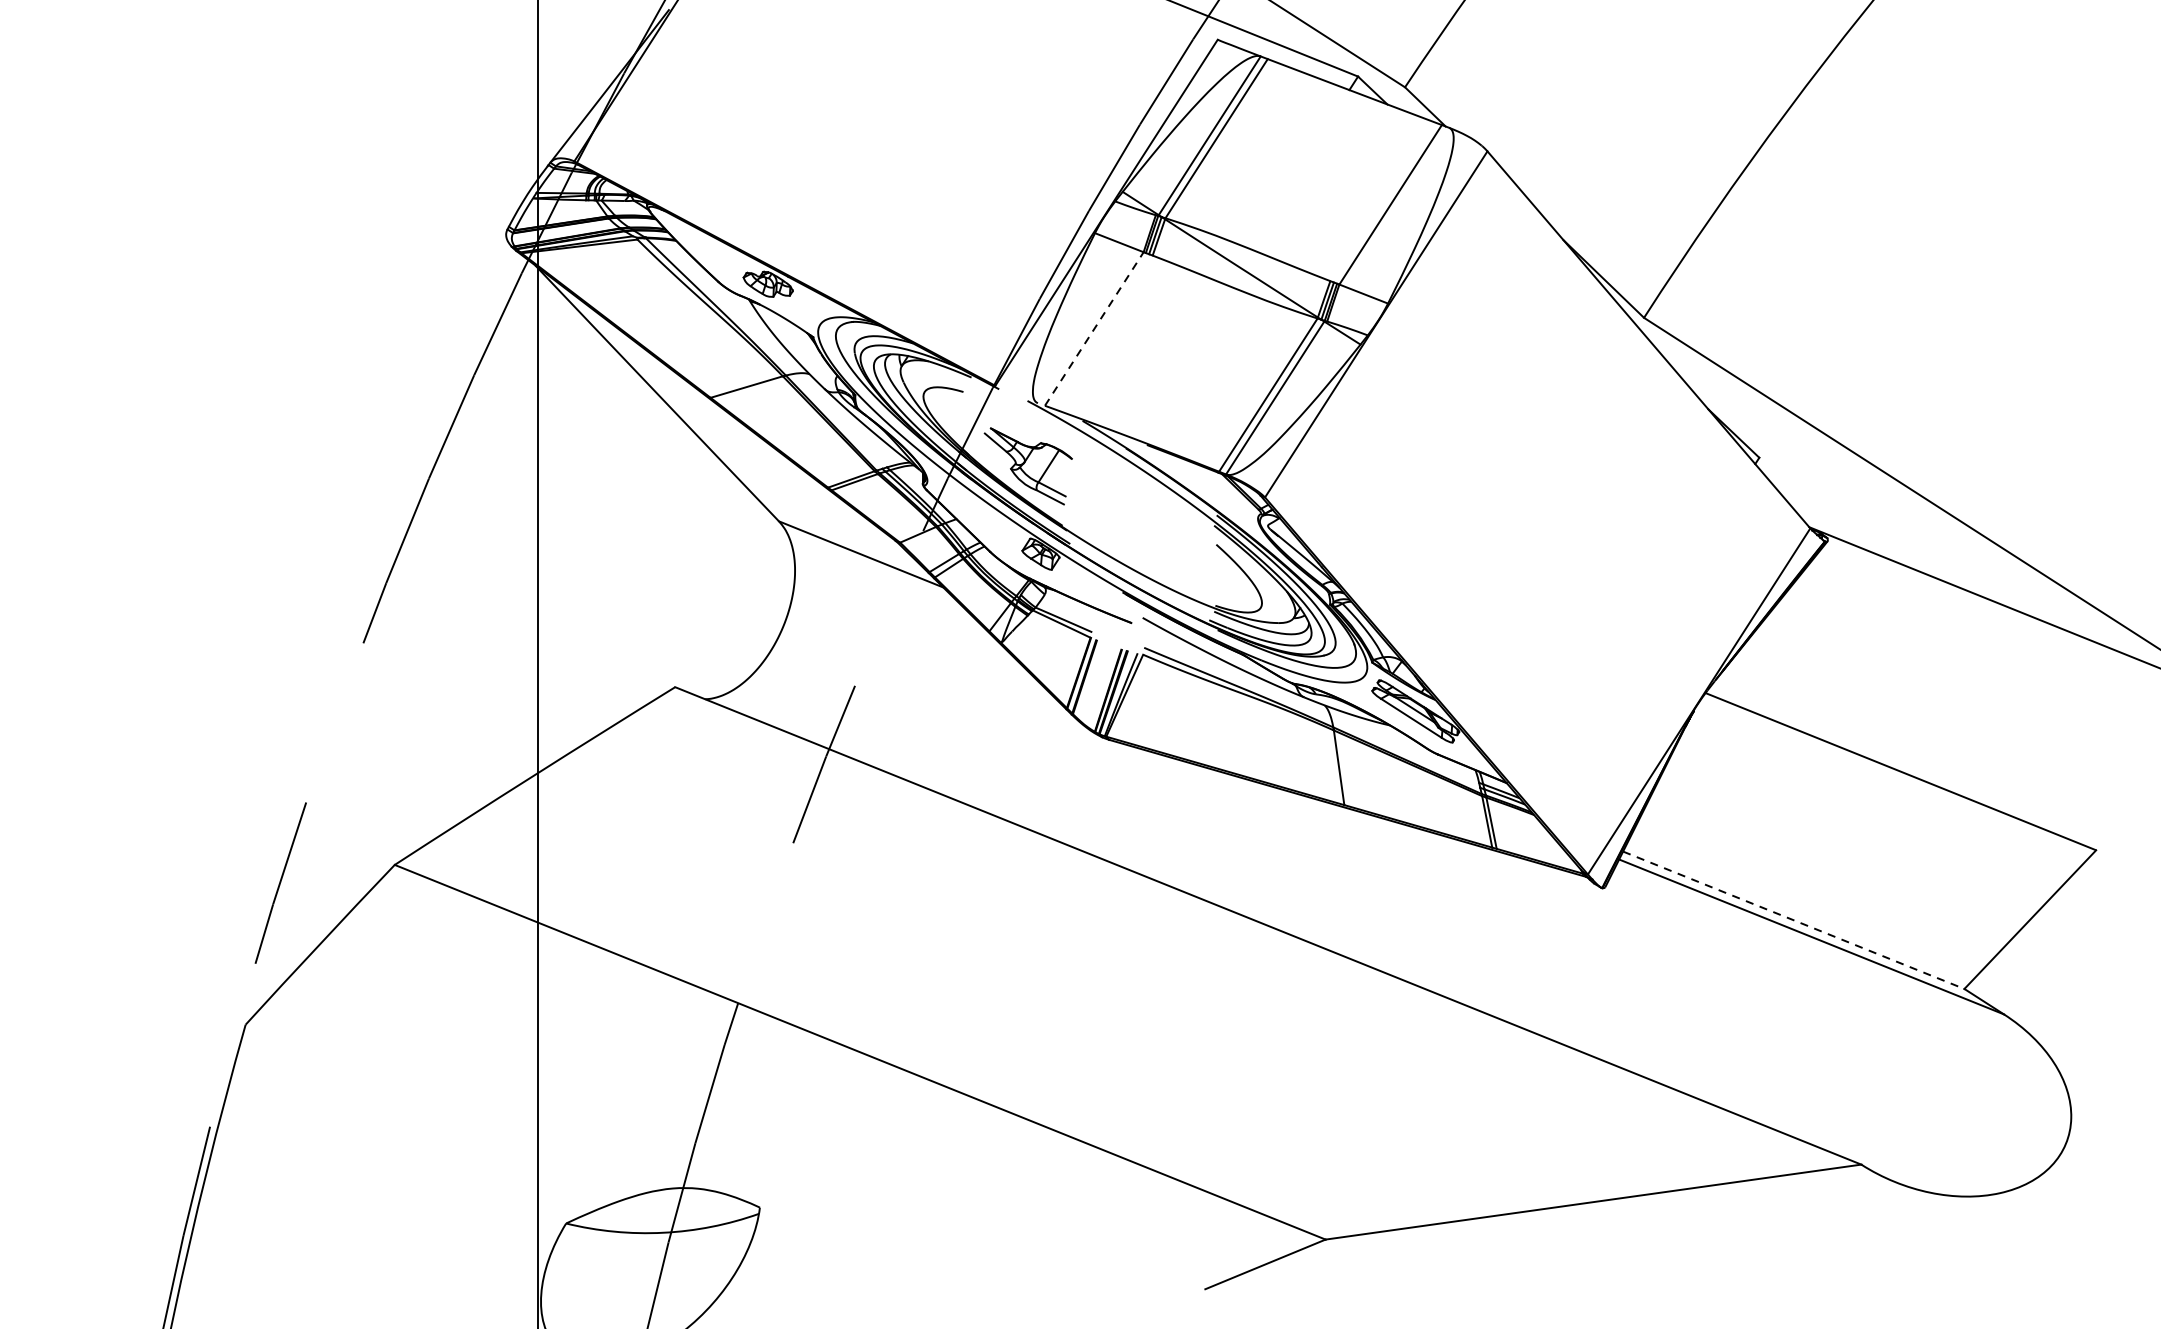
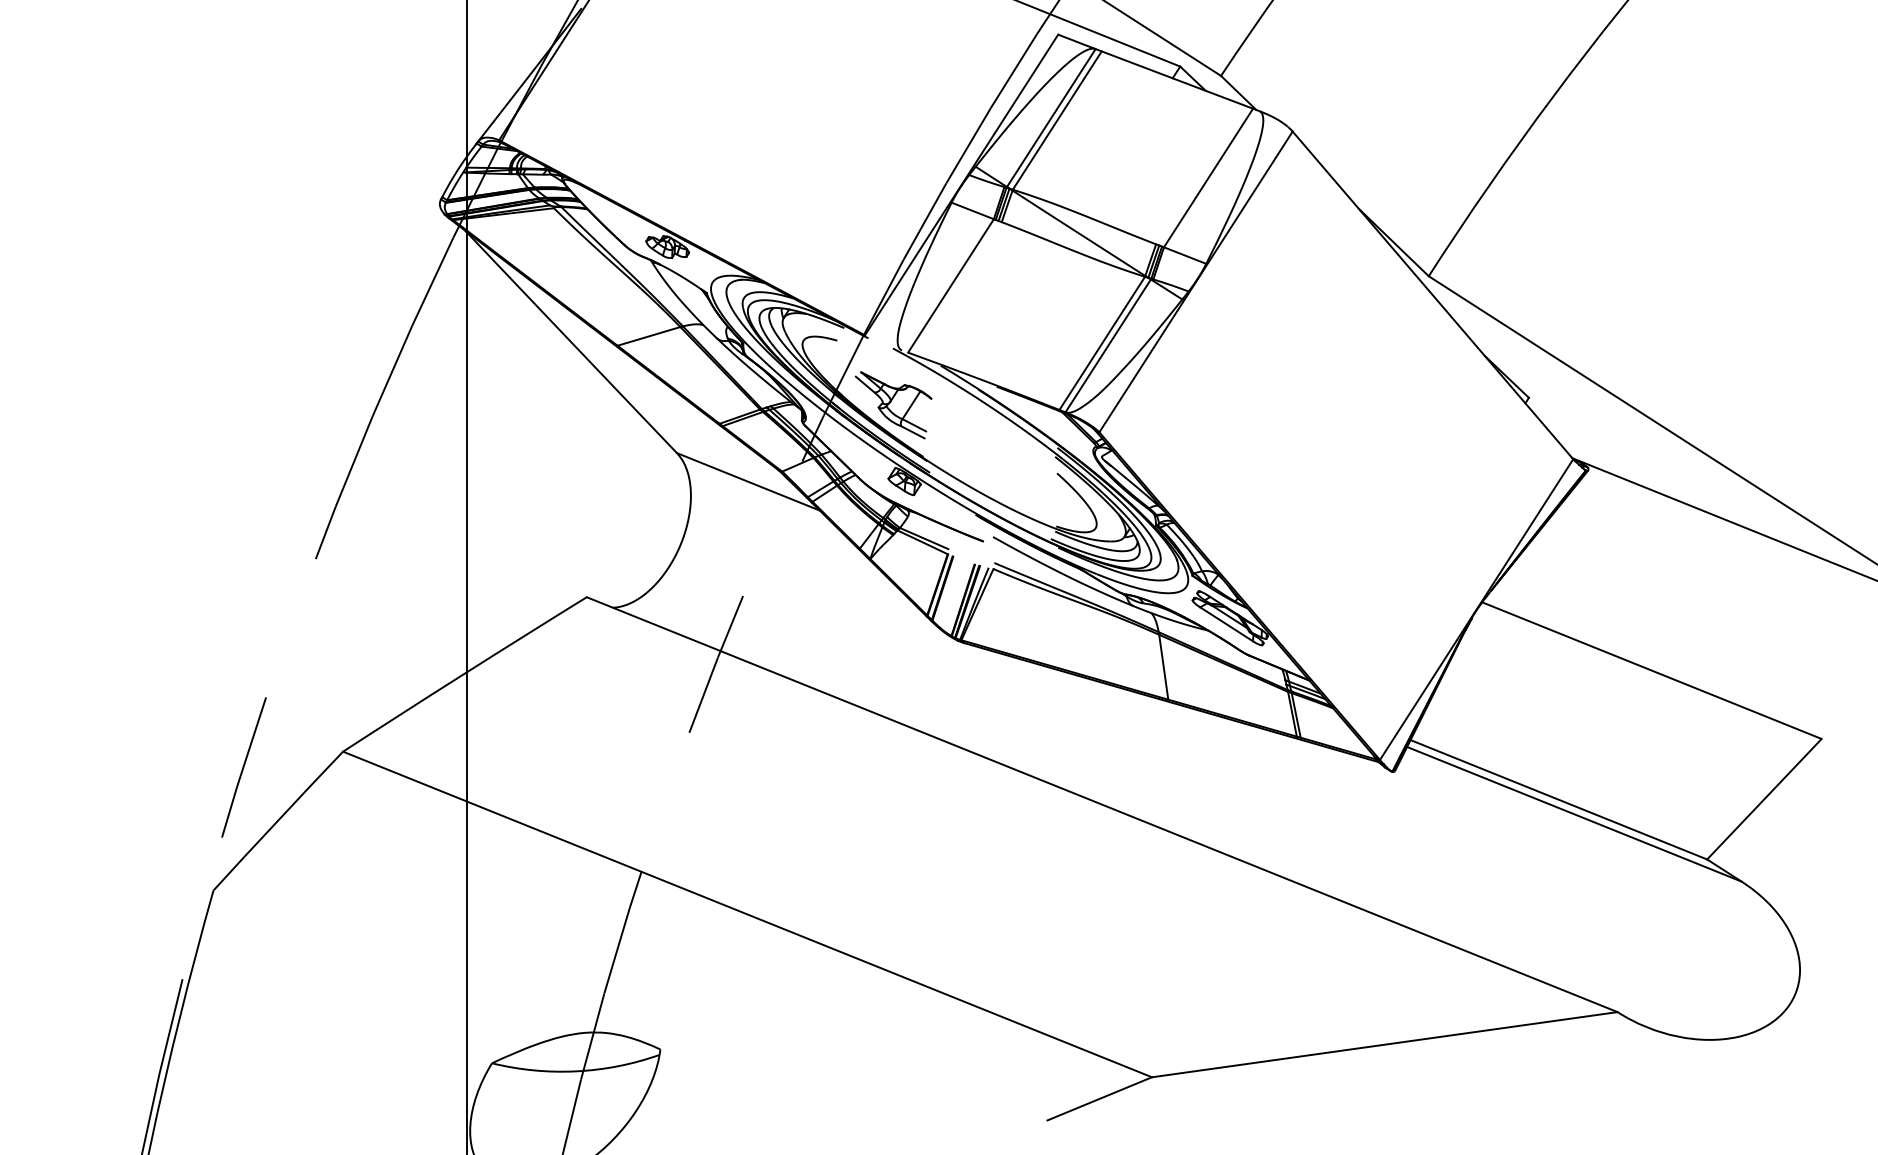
line: (1094, 328) -> (951, 285), dashed -> solid
line: (1793, 919) -> (1558, 799), dashed -> solid

